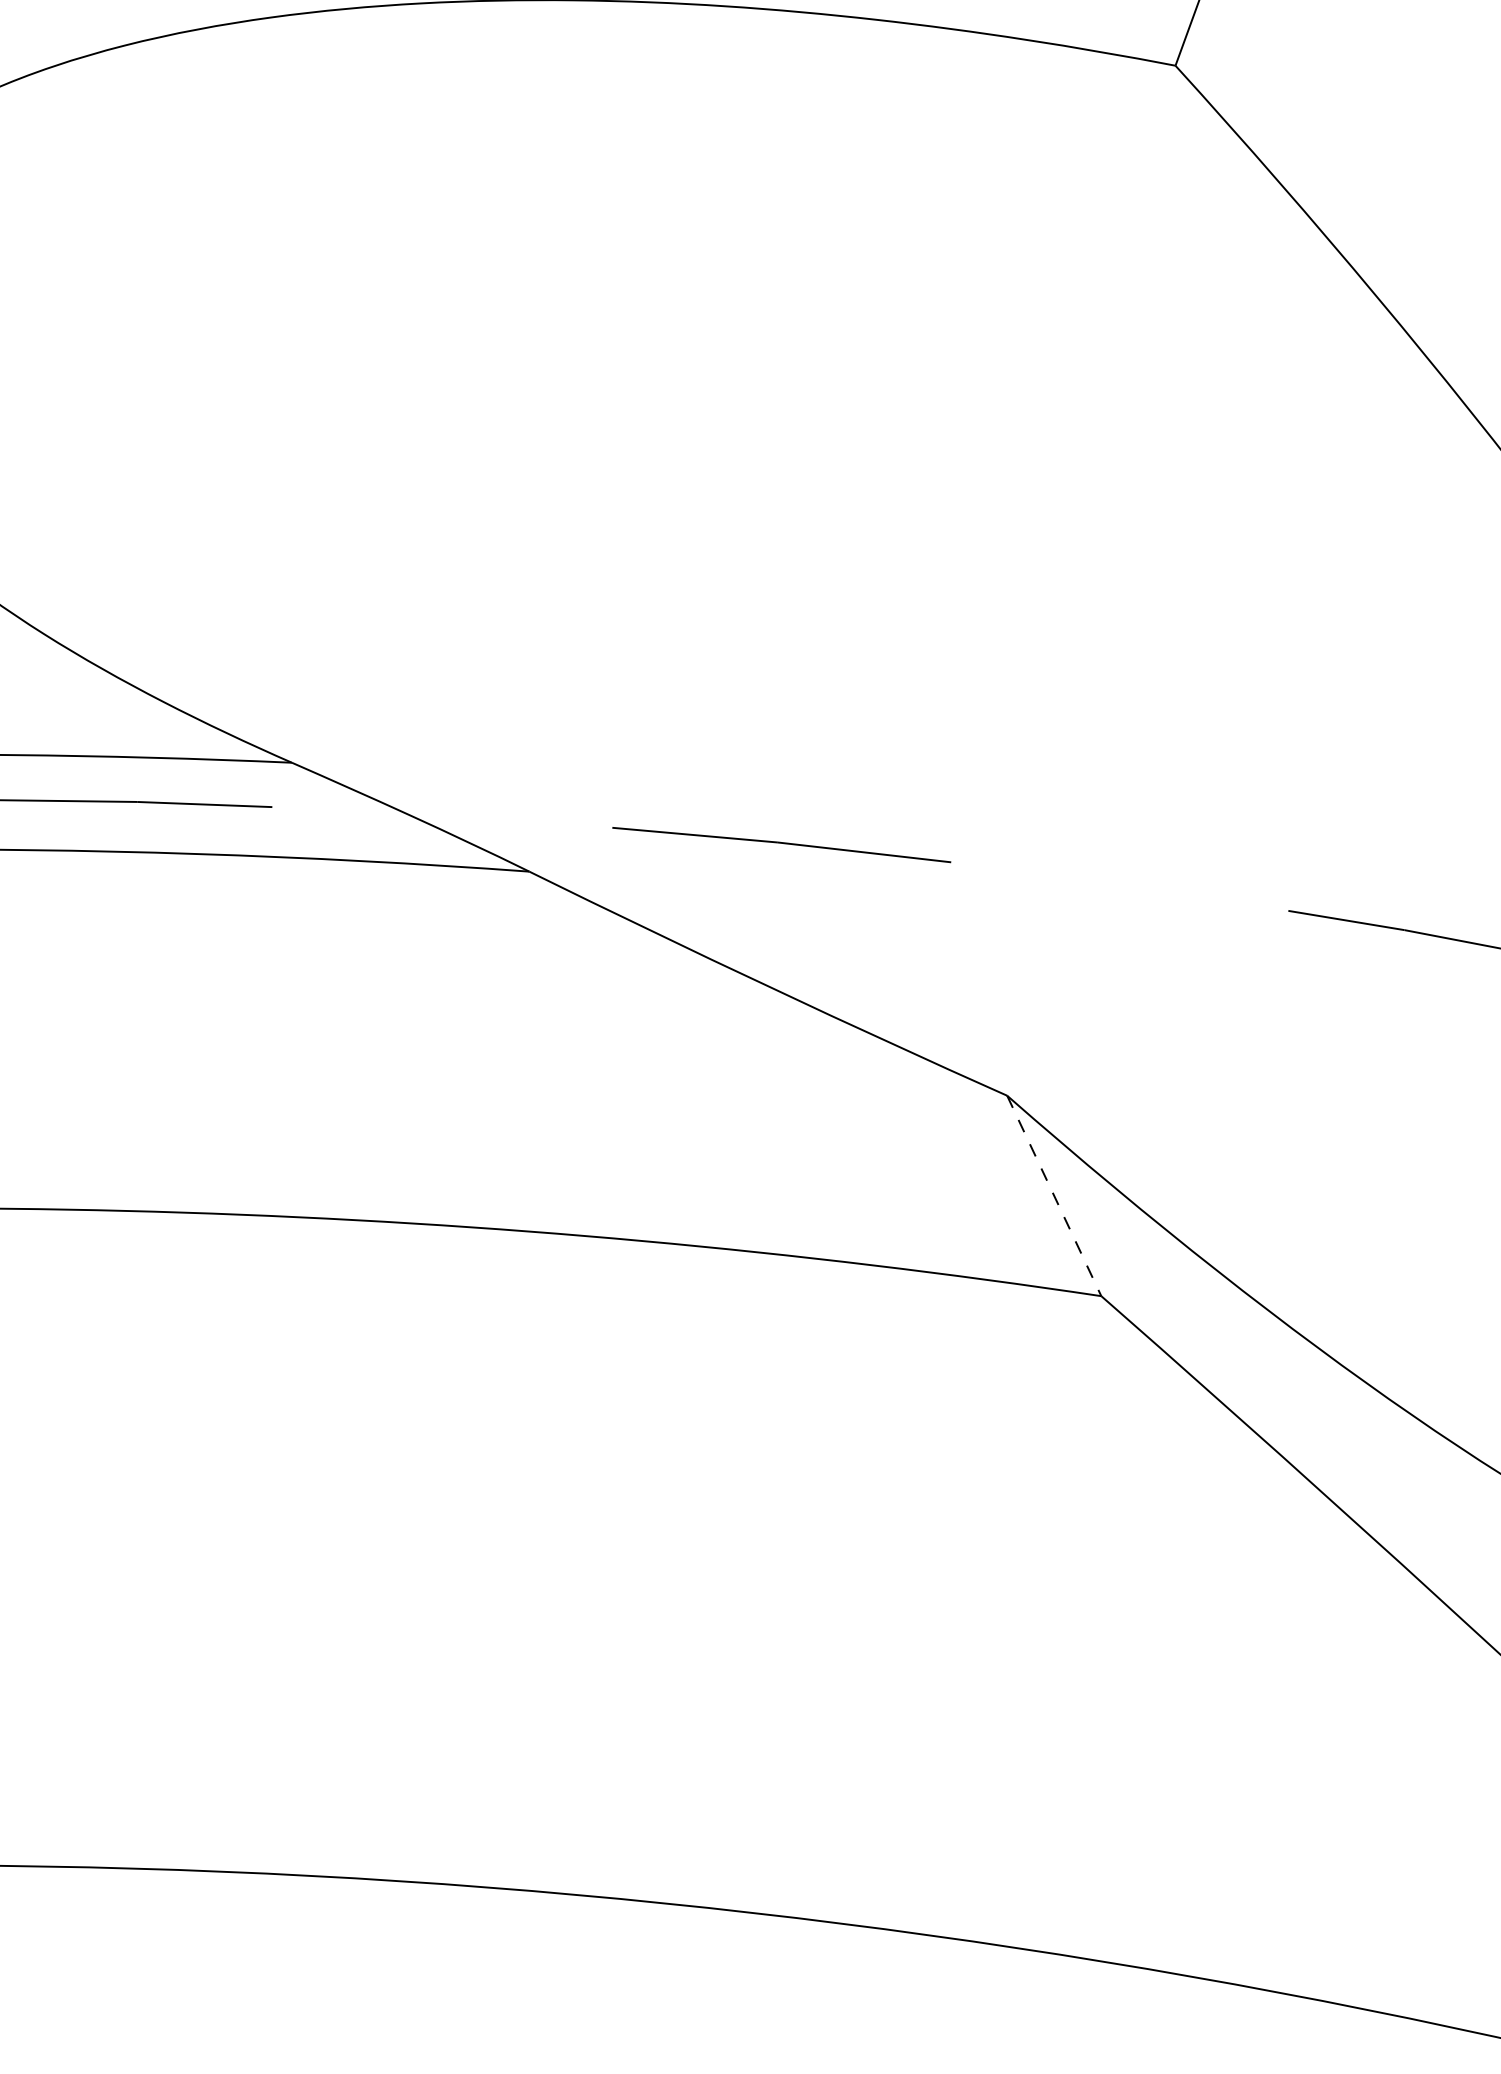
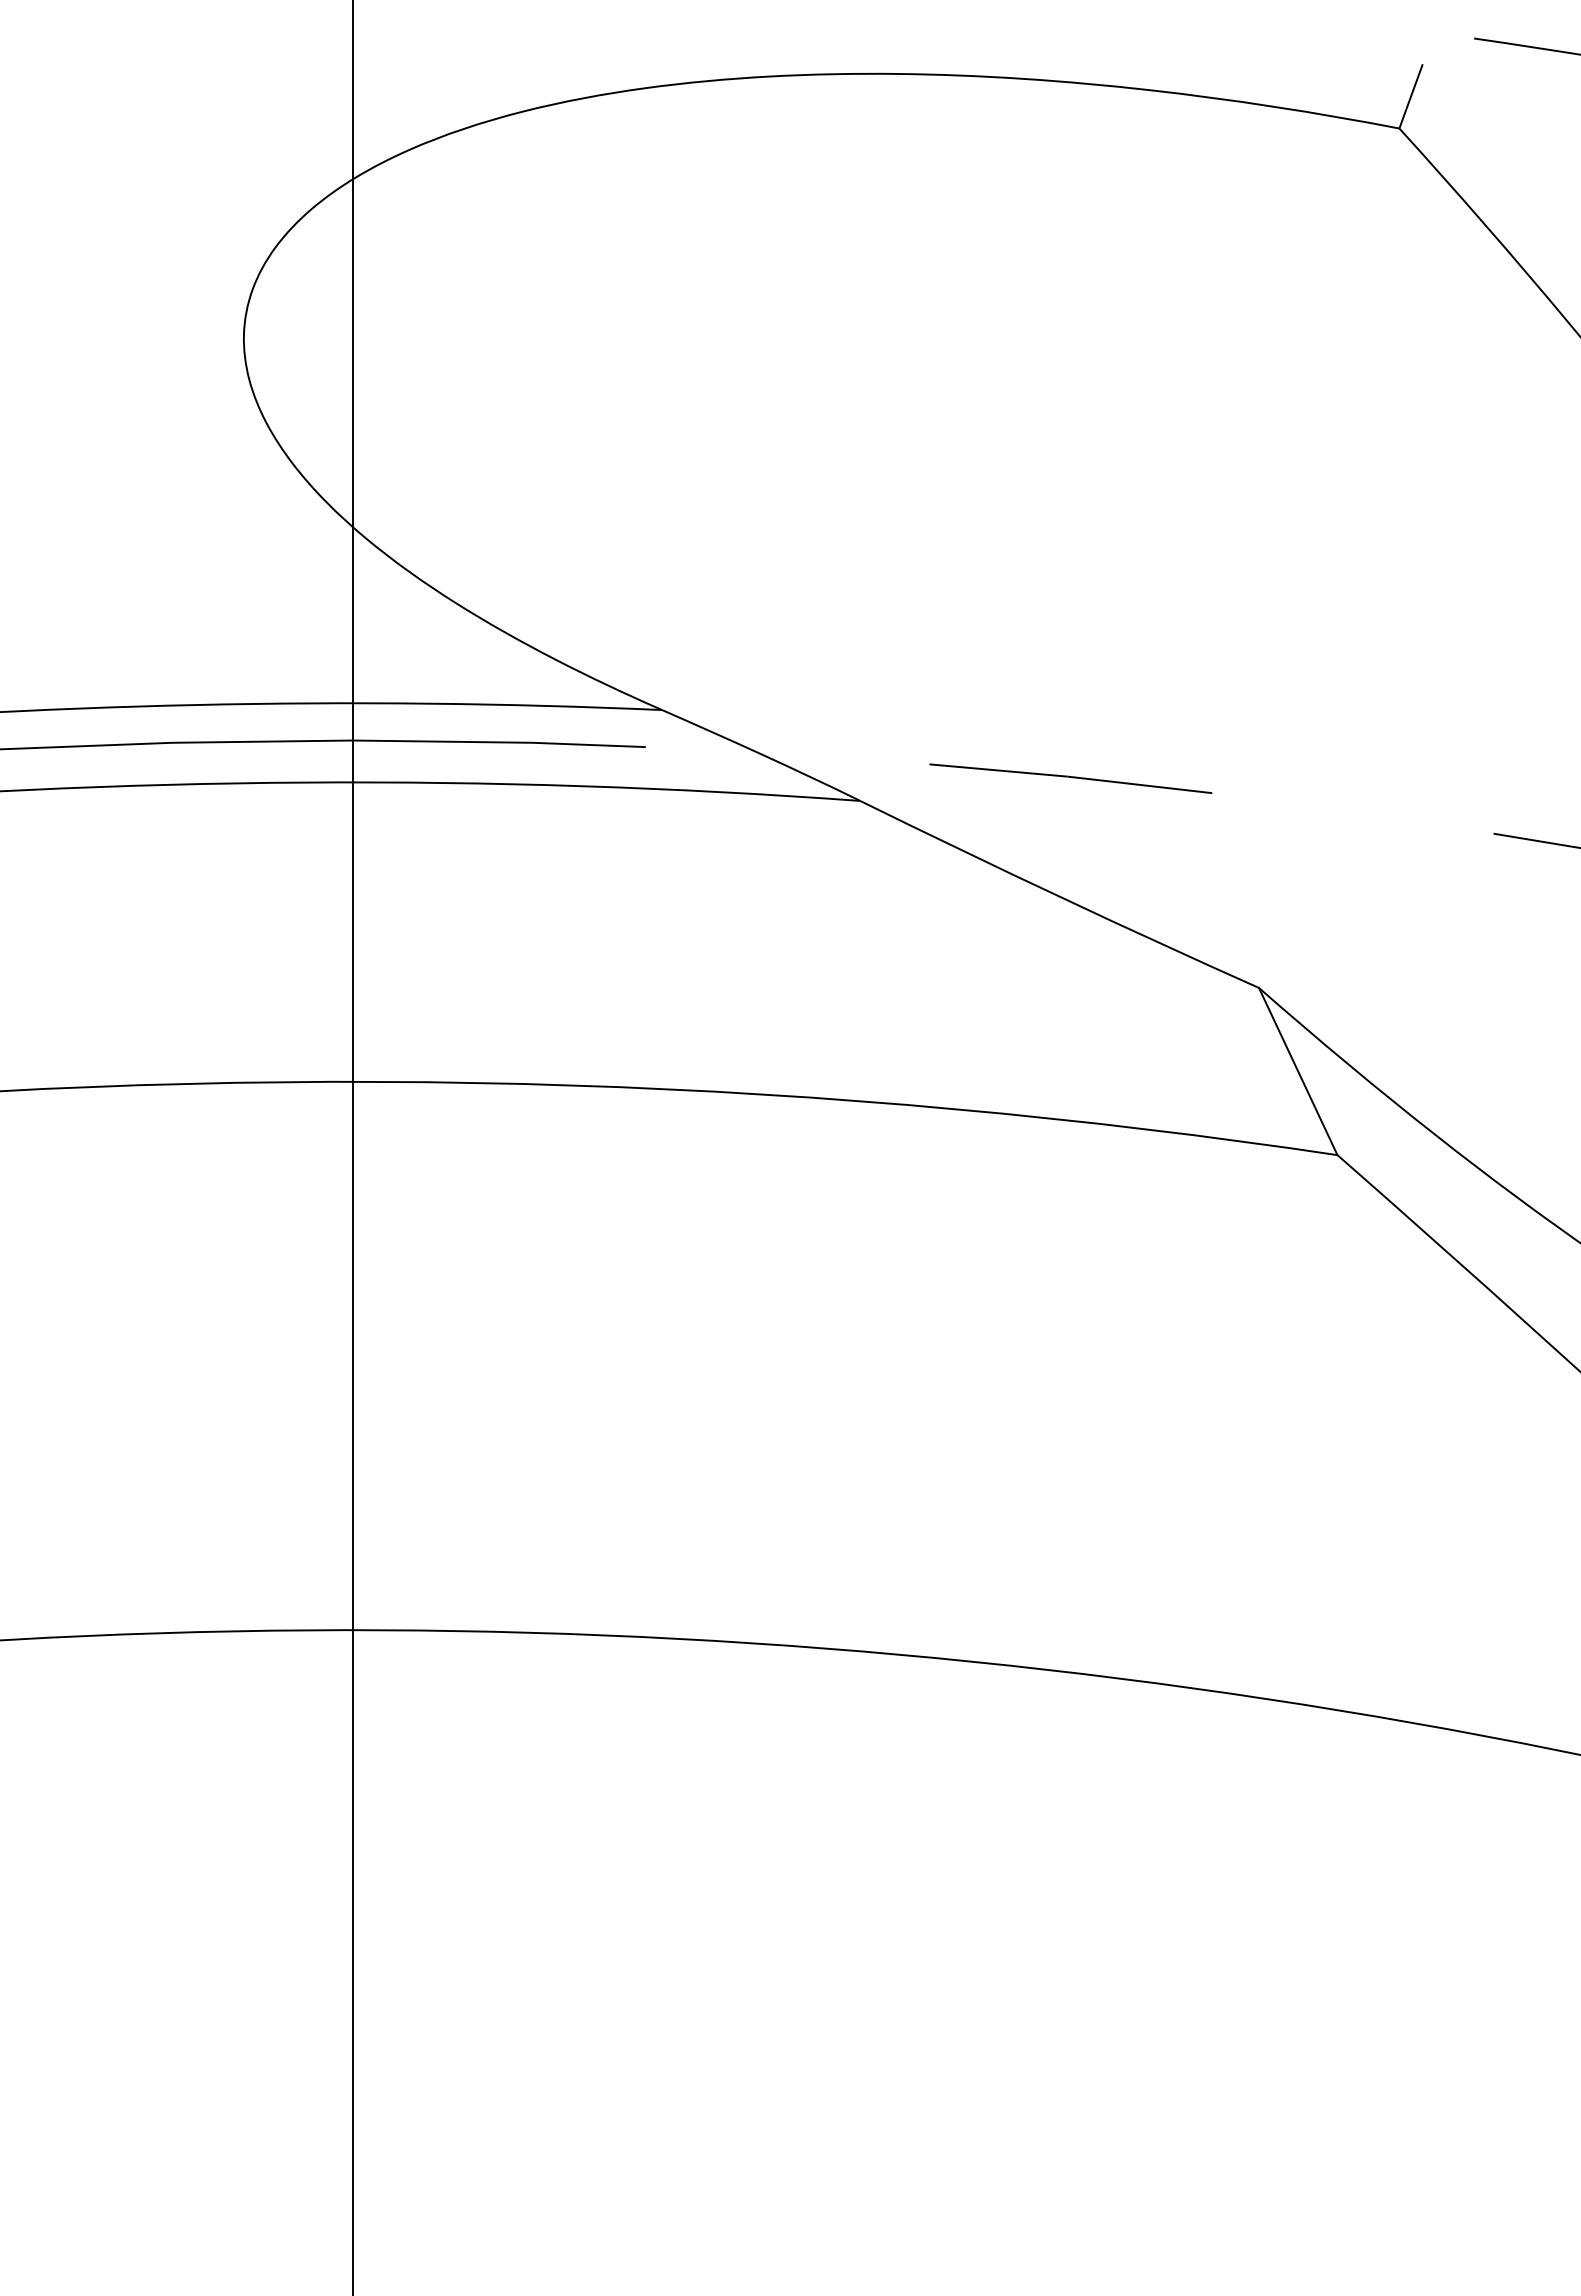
line: (1054, 1195) -> (1298, 1071), dashed -> solid

